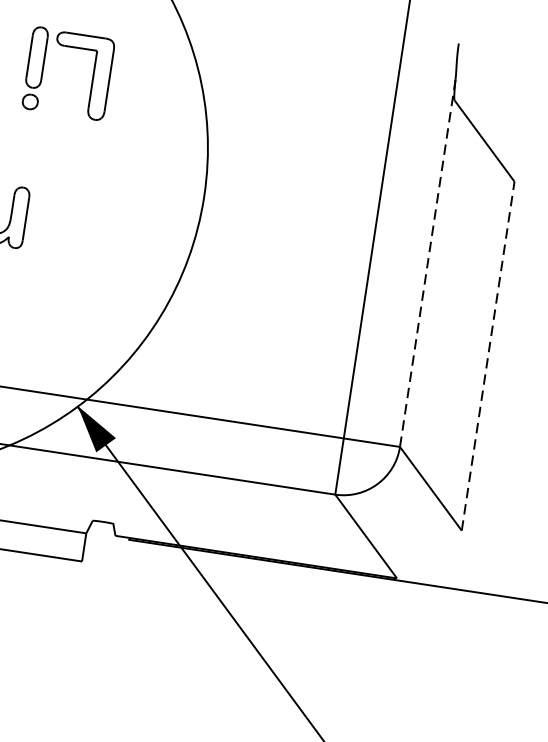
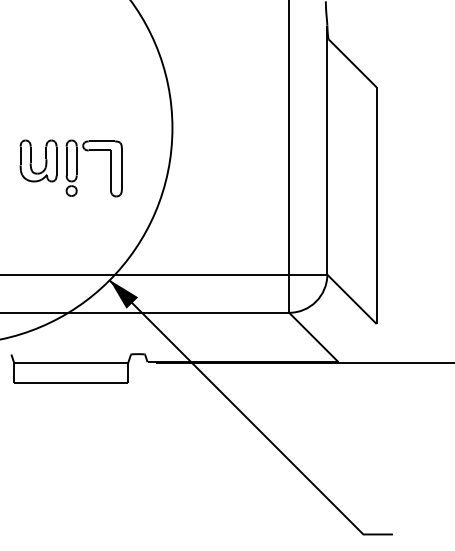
part: (43, 69) -> (77, 168), moved
line: (427, 263) -> (327, 150), dashed -> solid
line: (487, 355) -> (376, 205), dashed -> solid

